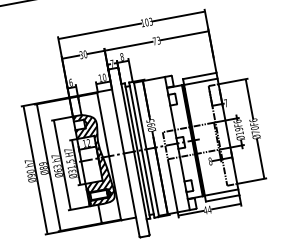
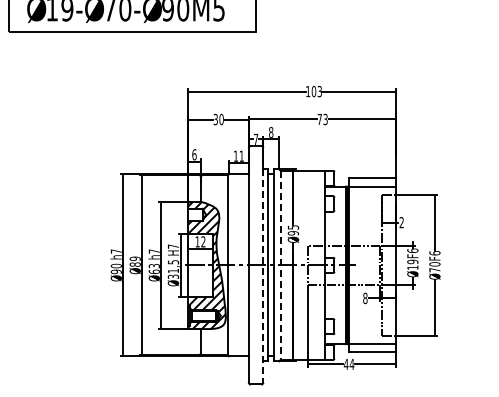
text: (104, 77) -> (241, 155), 10 -> 11
text: (225, 103) -> (401, 222), 7 -> 2
line: (146, 149) -> (280, 265), solid -> dashed
line: (134, 151) -> (263, 265), solid -> dashed

